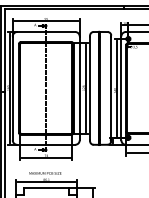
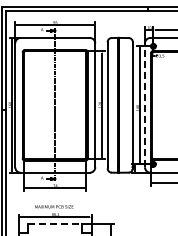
line: (120, 88) -> (144, 105), solid -> dashed
line: (46, 187) -> (55, 223), solid -> dashed

